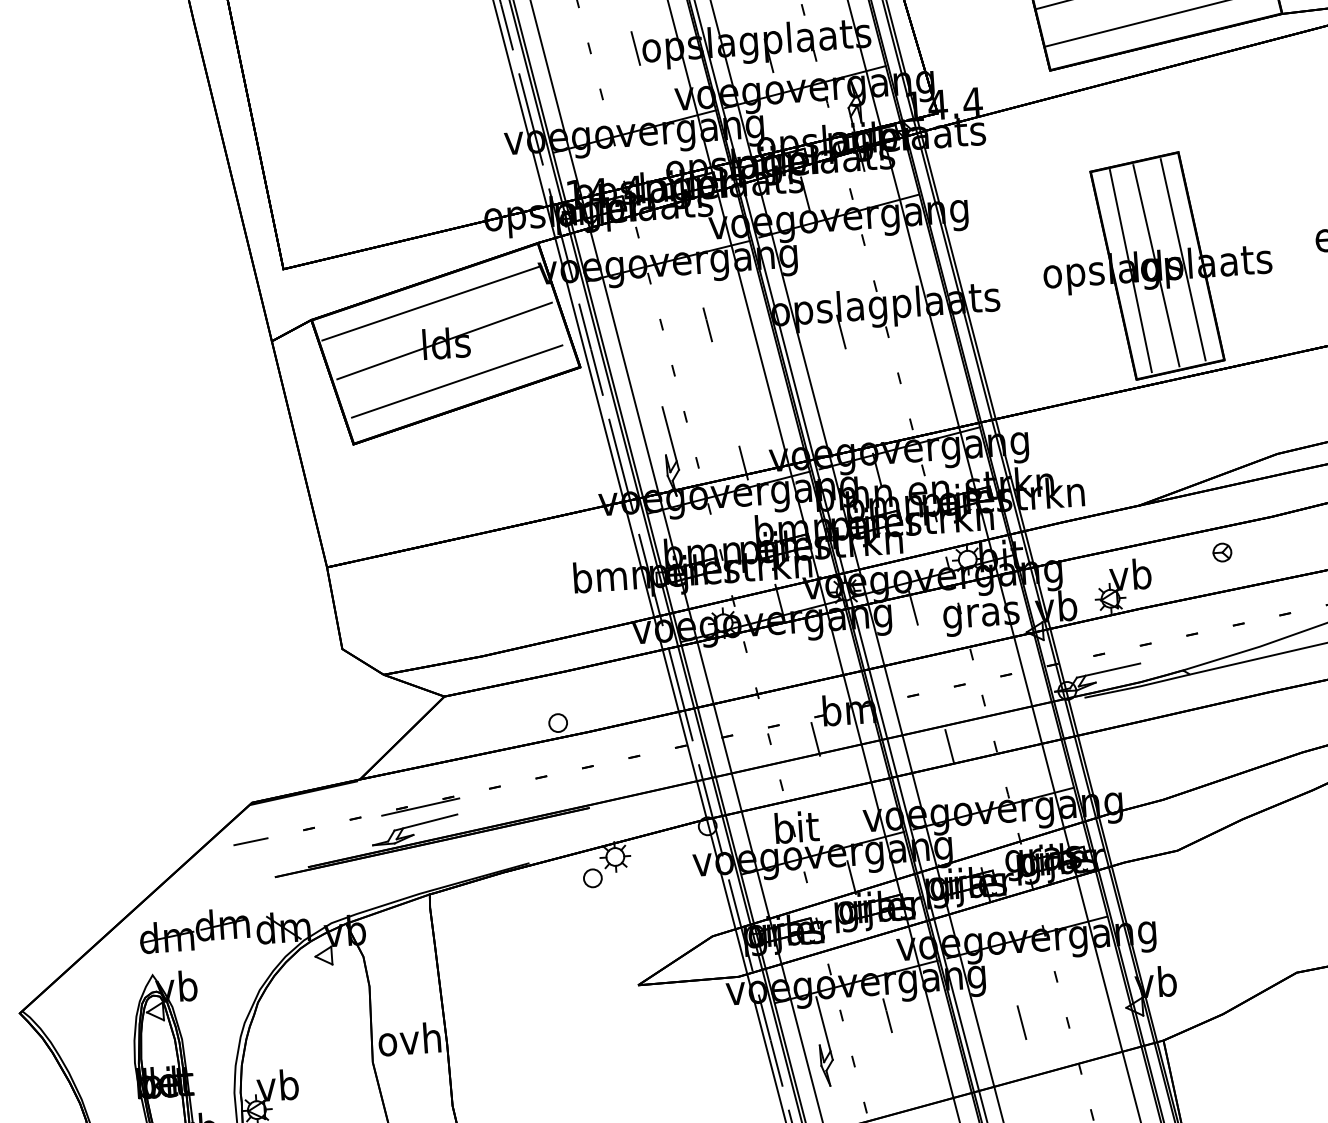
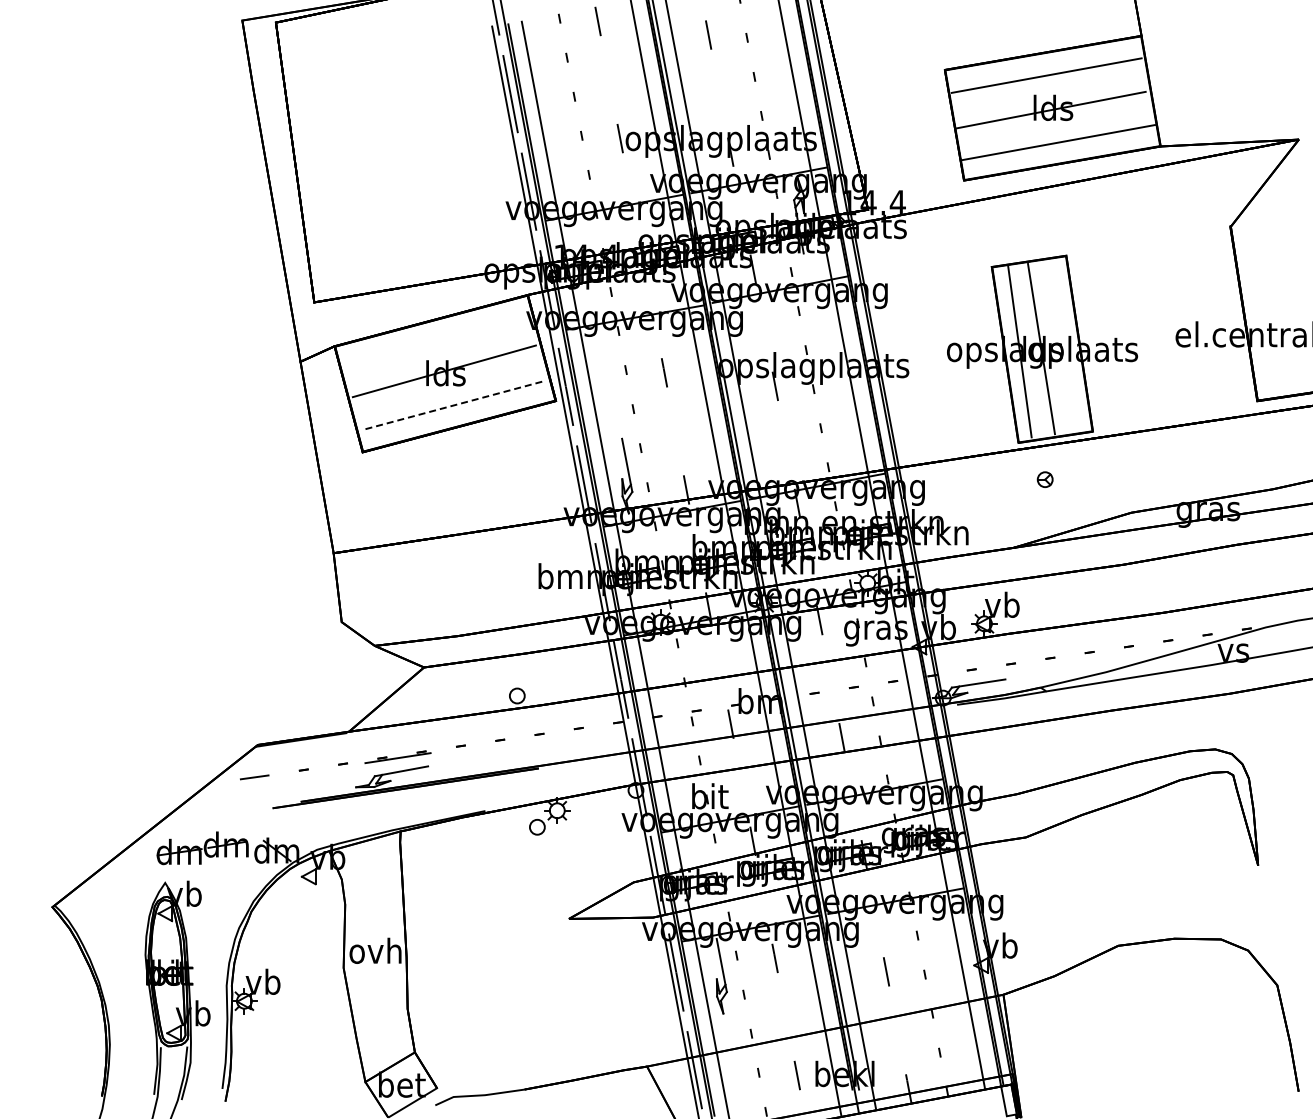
line: (1183, 259) -> (1064, 345), removed
line: (431, 302) -> (435, 338), removed
line: (457, 381) -> (452, 405), solid -> dashed
part: (1221, 552) -> (1044, 479), moved

